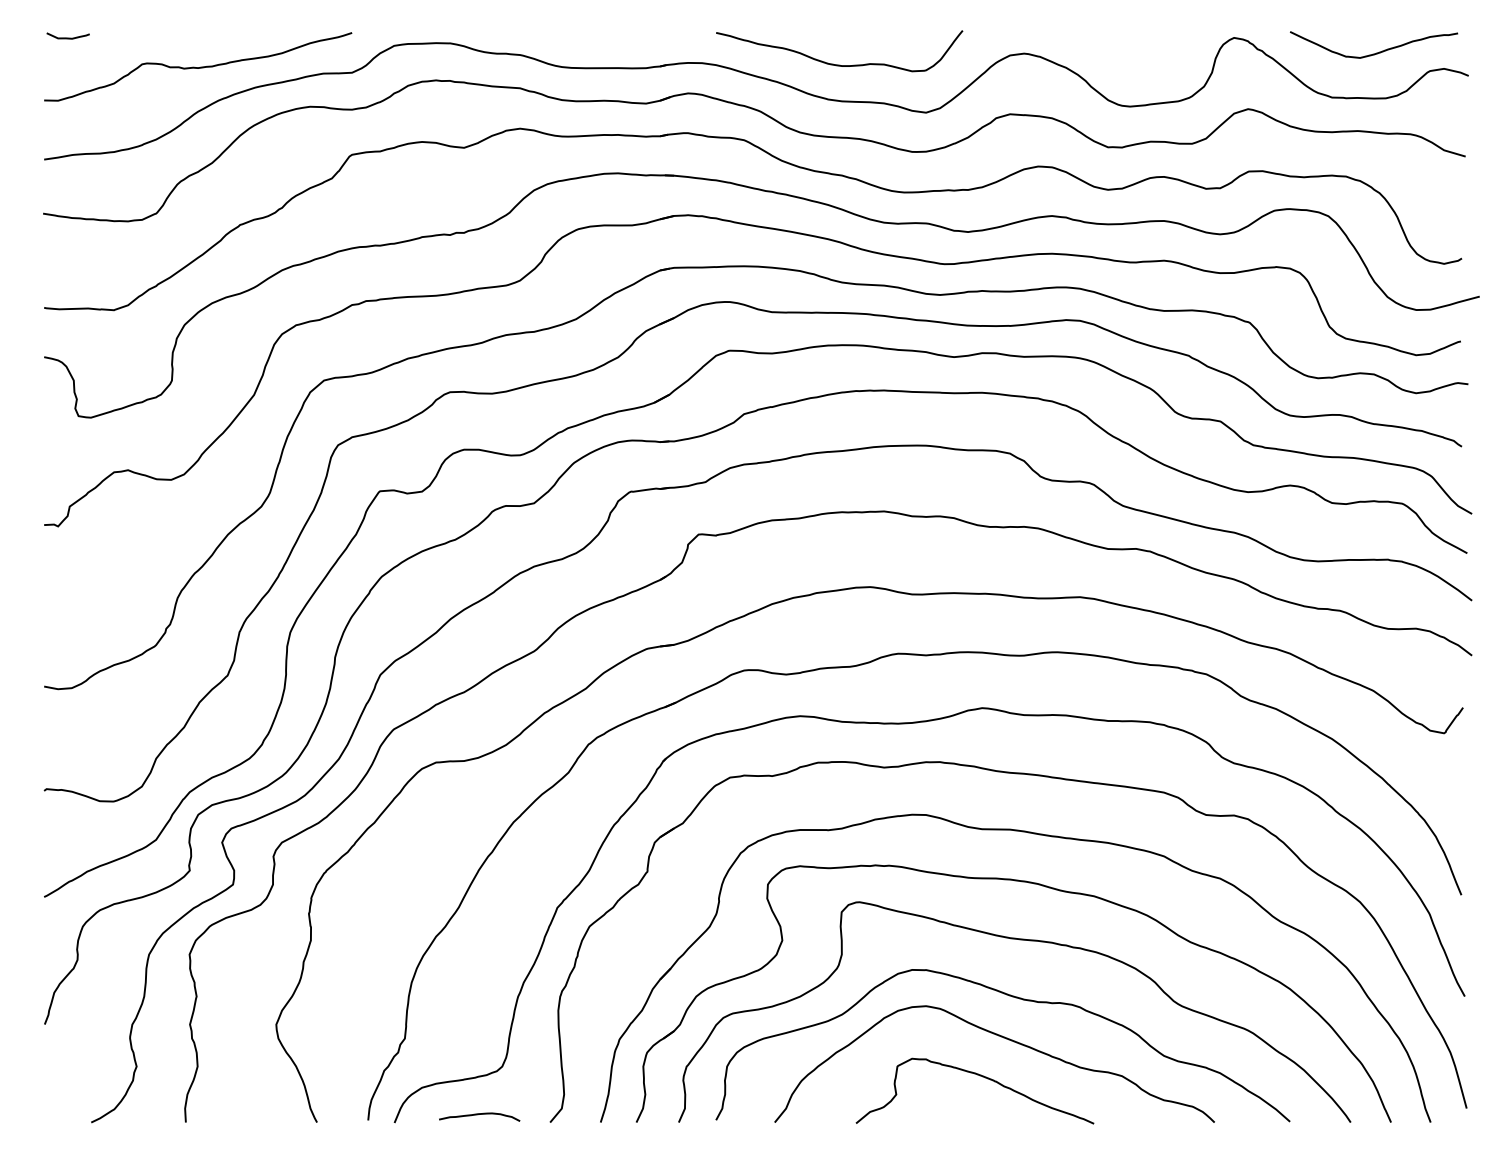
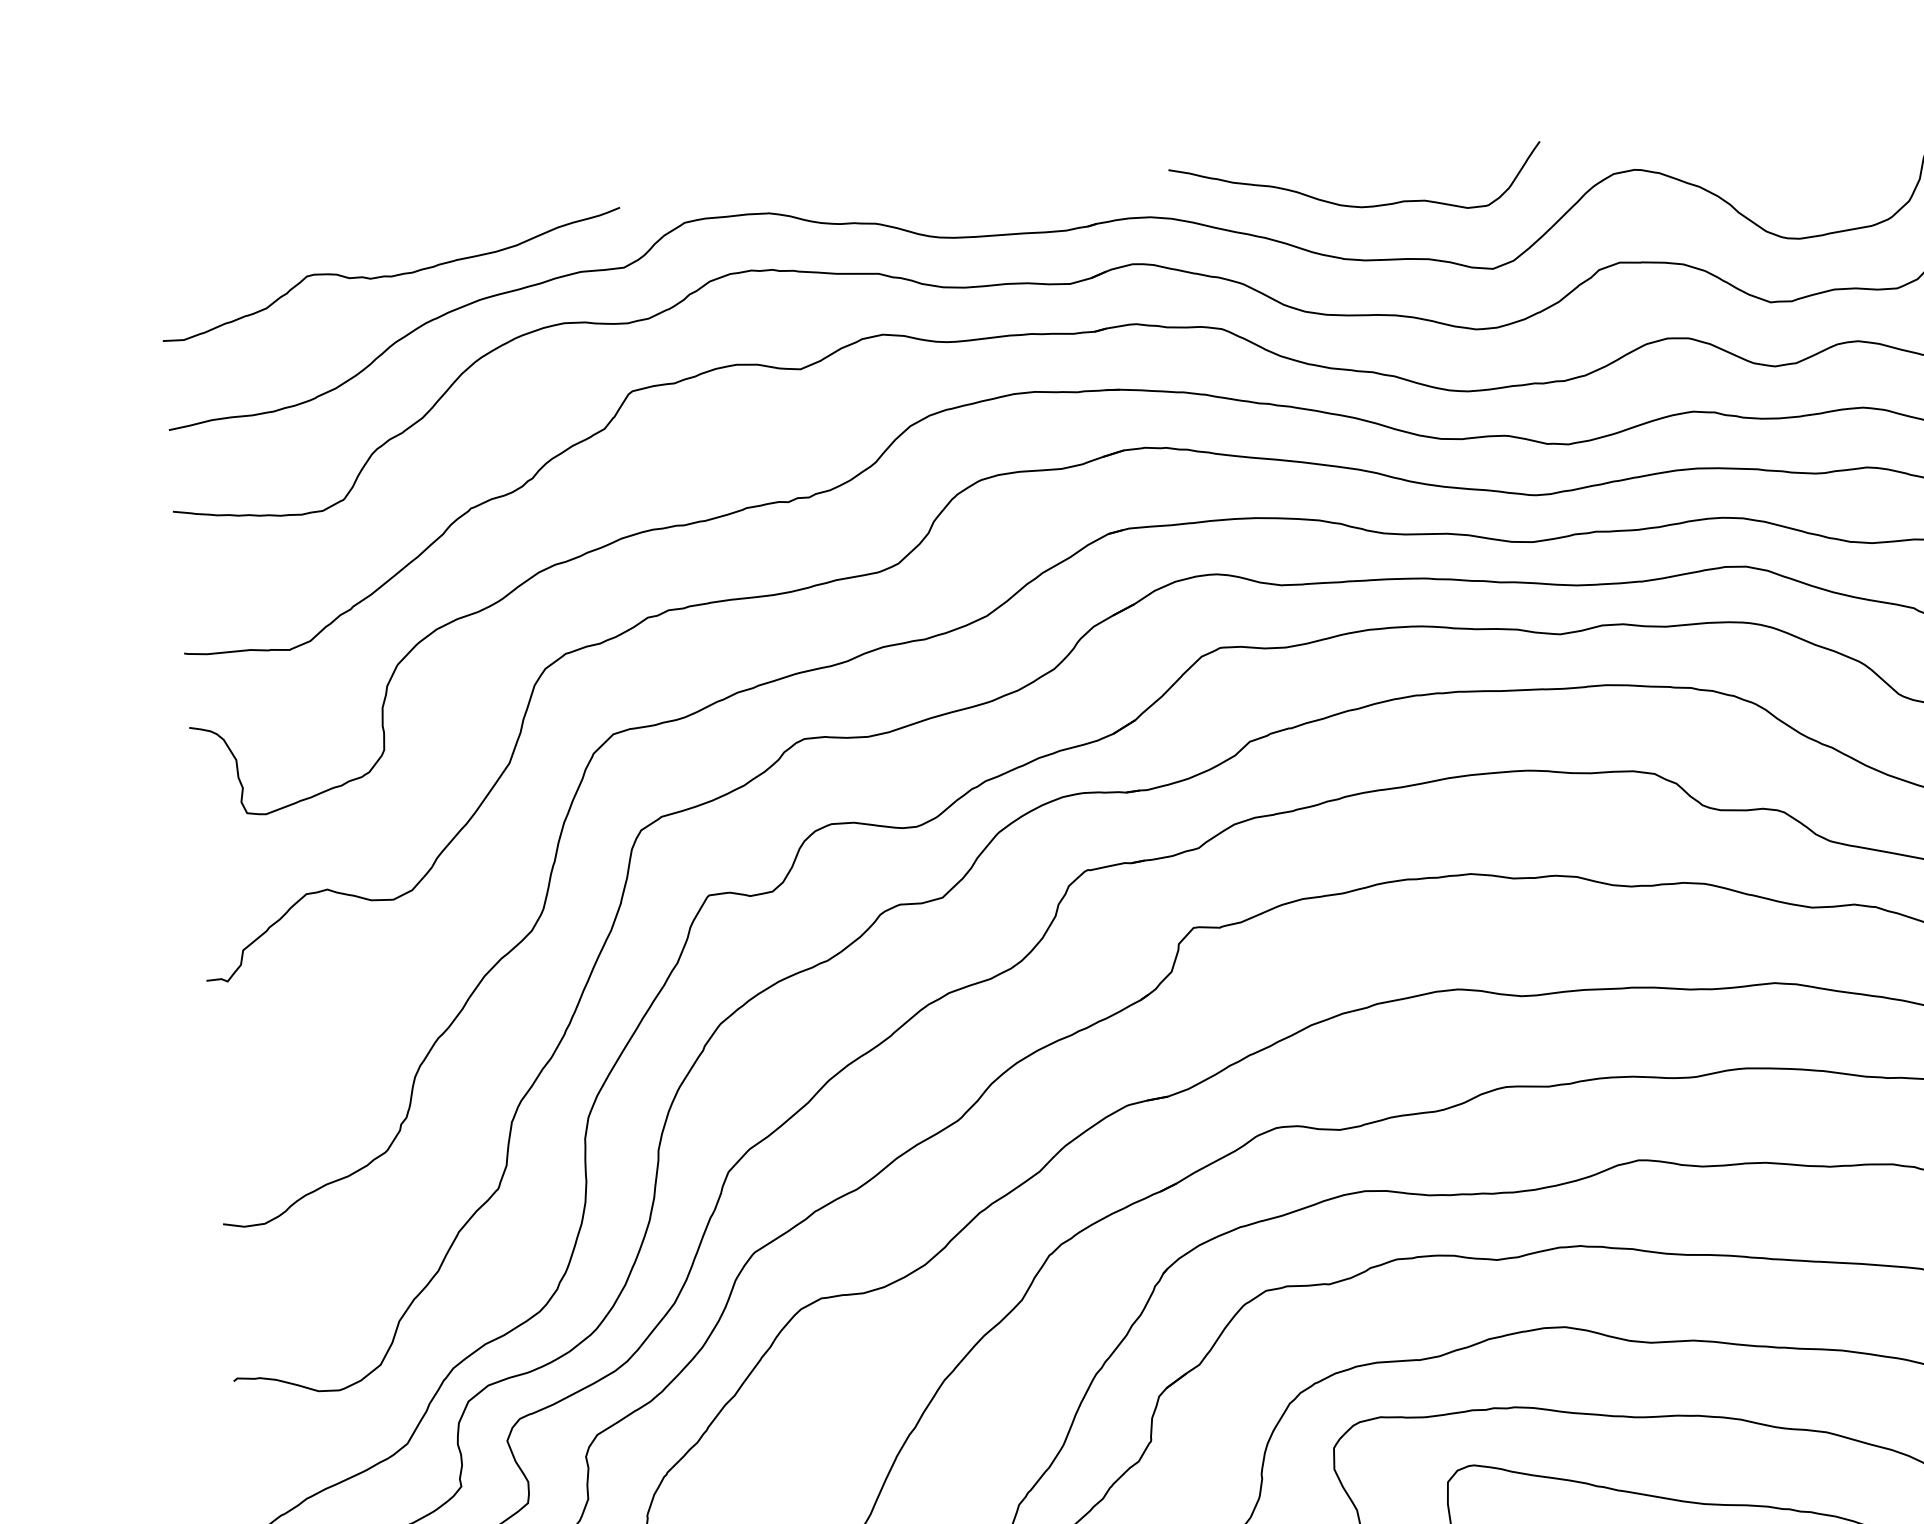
curve: (67, 37) -> (191, 243), removed

